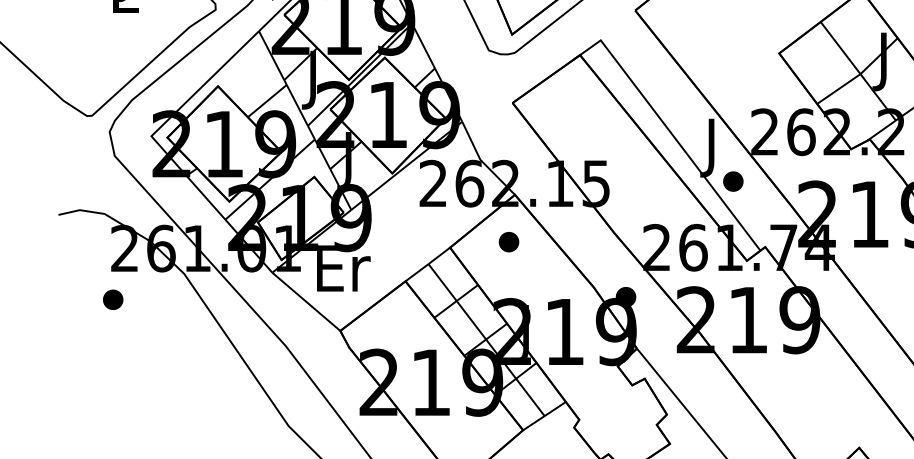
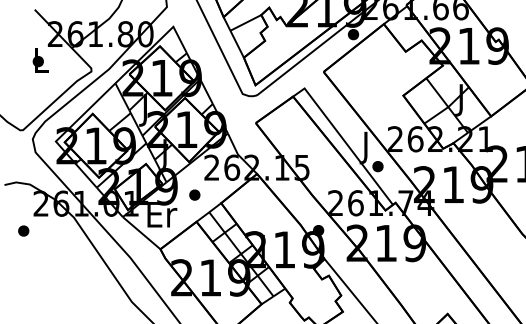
part: (508, 240) -> (194, 194), moved
part: (112, 298) -> (23, 230), moved

